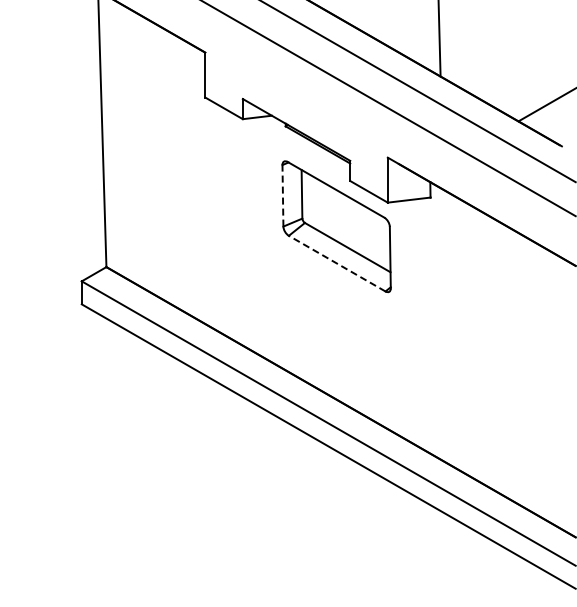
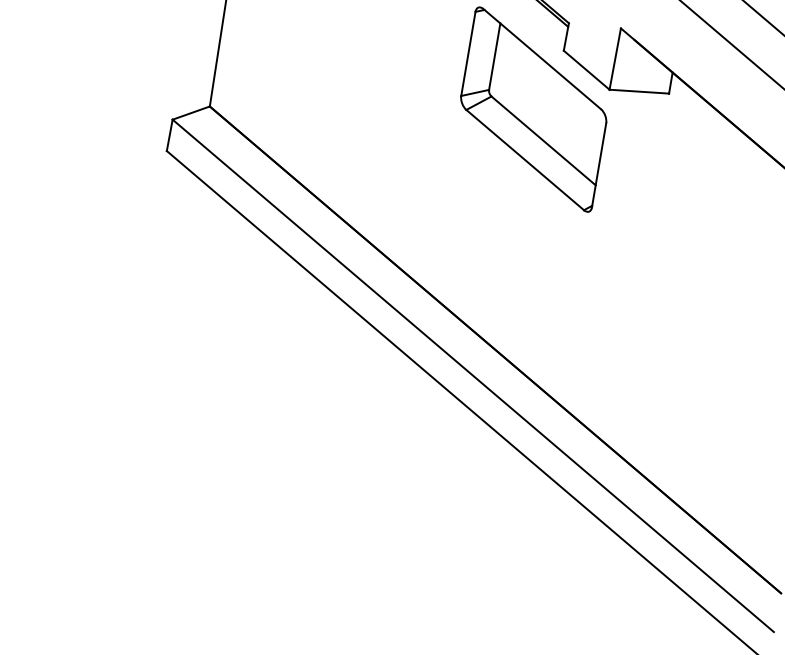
line: (282, 195) -> (467, 53), dashed -> solid
line: (337, 263) -> (525, 159), dashed -> solid

